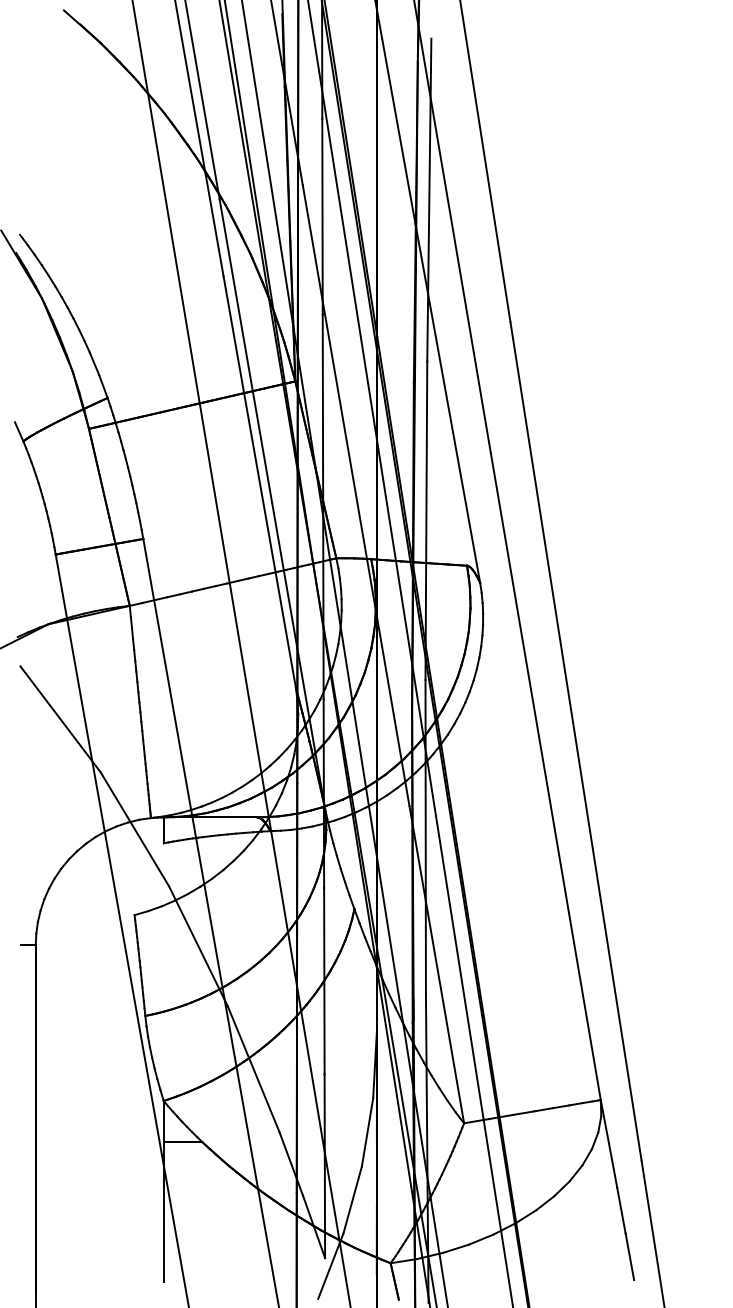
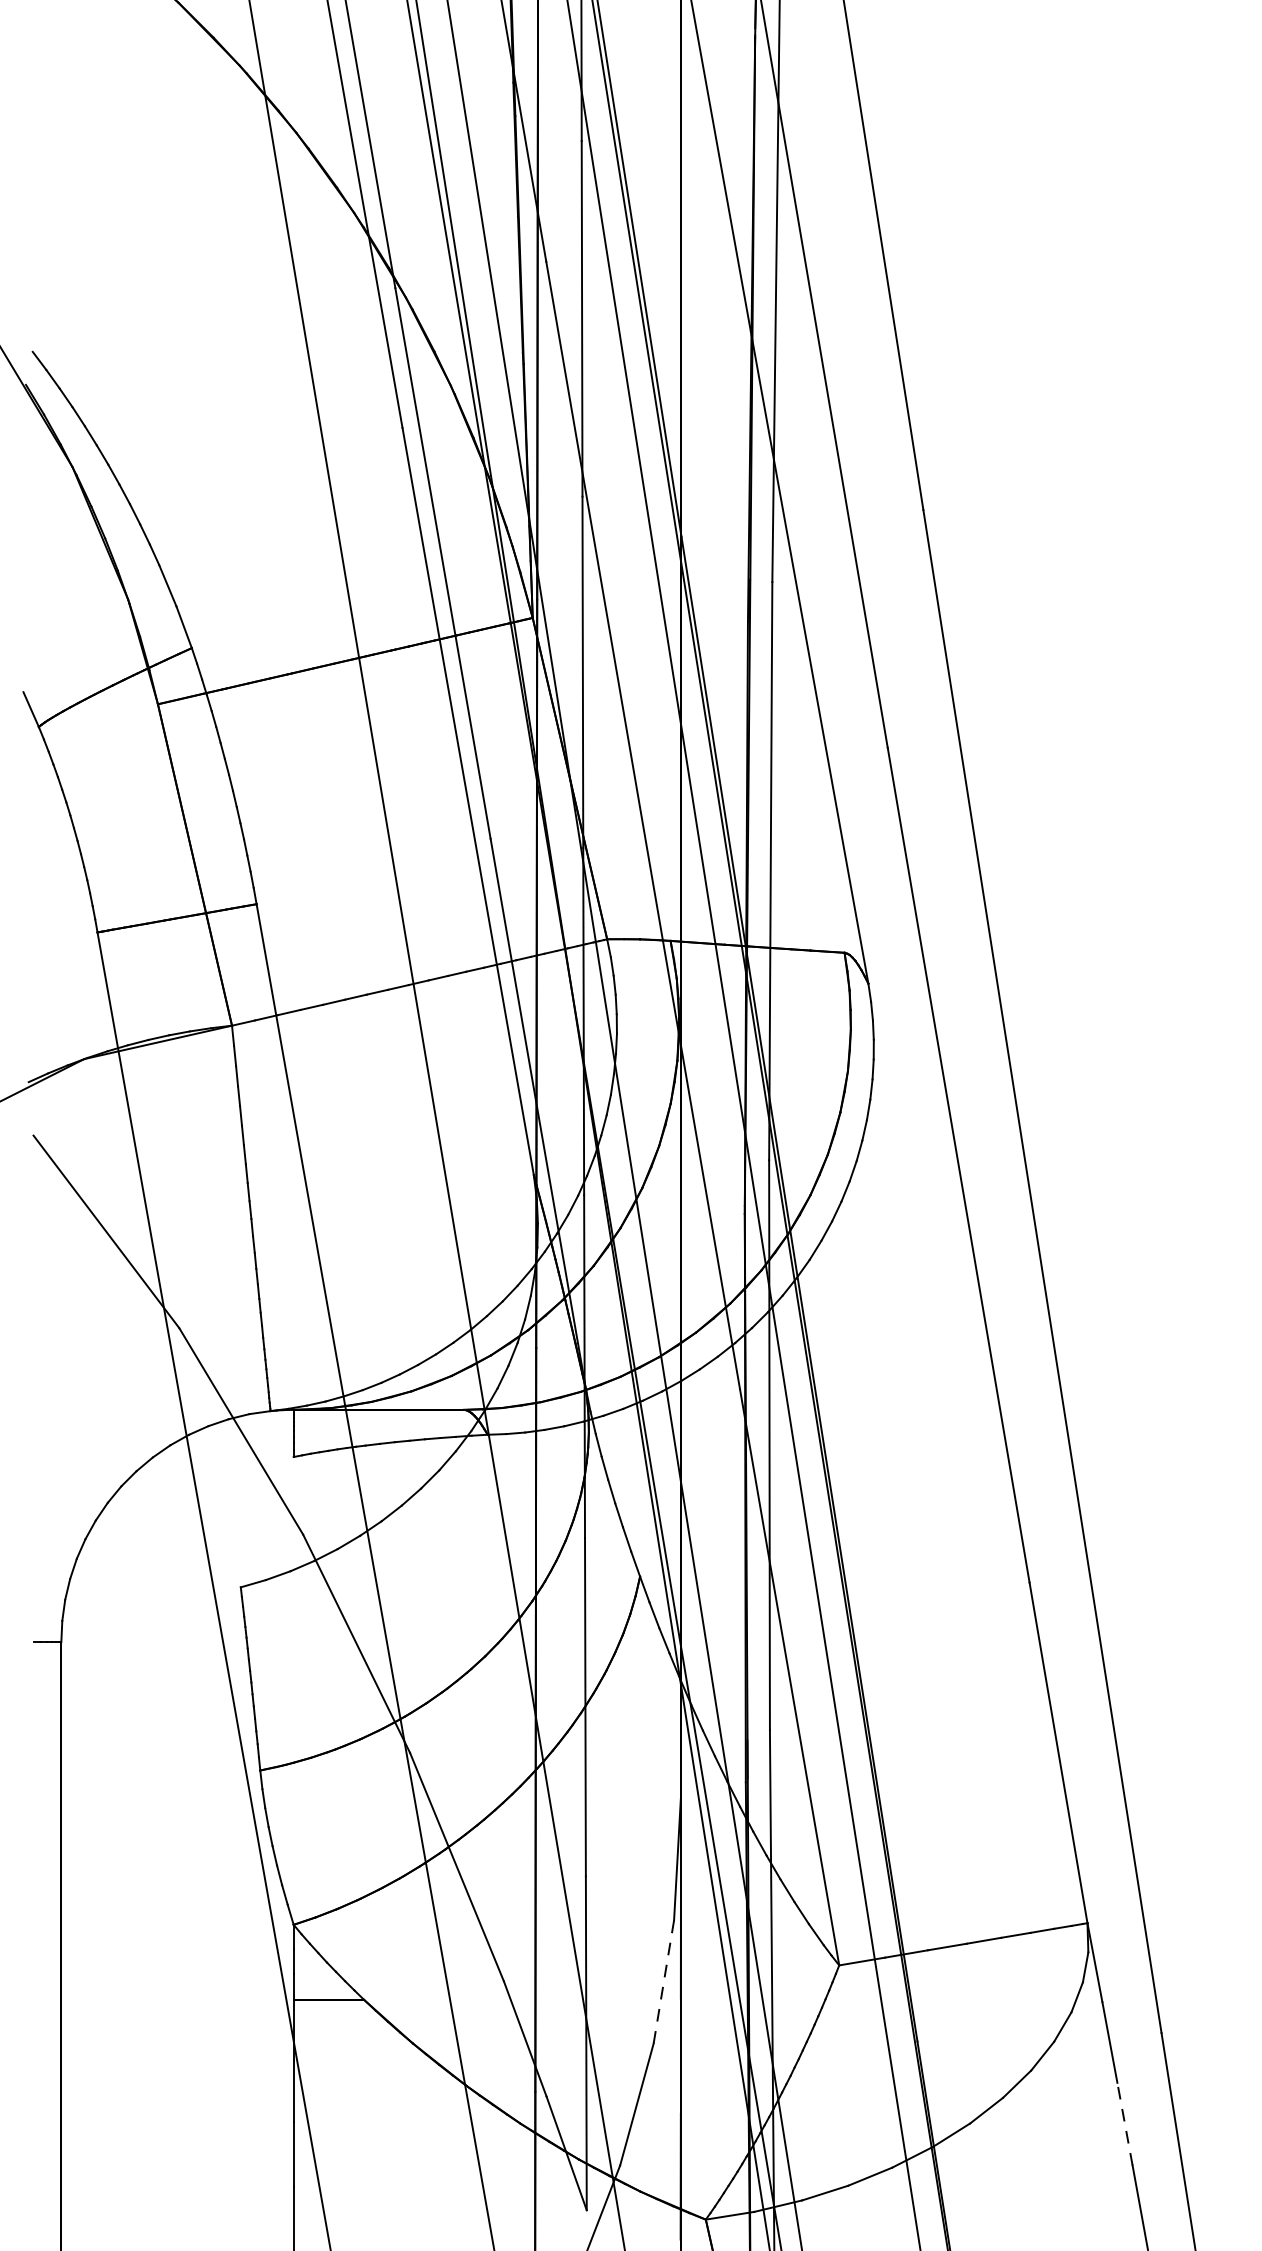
line: (367, 1131) -> (663, 1980), solid -> dashed
line: (621, 1210) -> (1125, 2123), solid -> dashed

